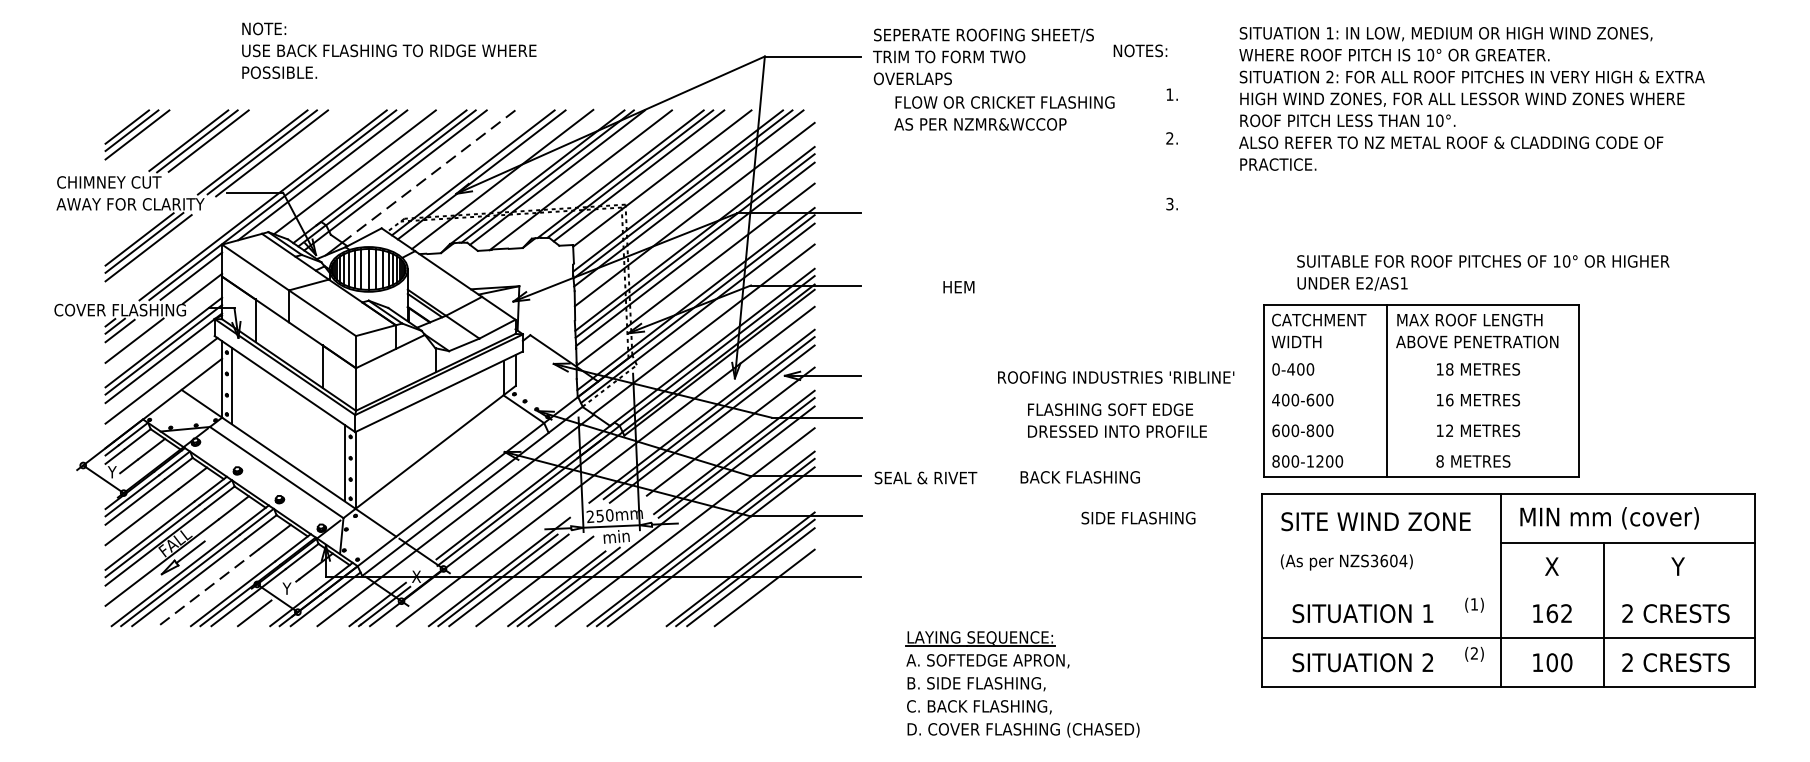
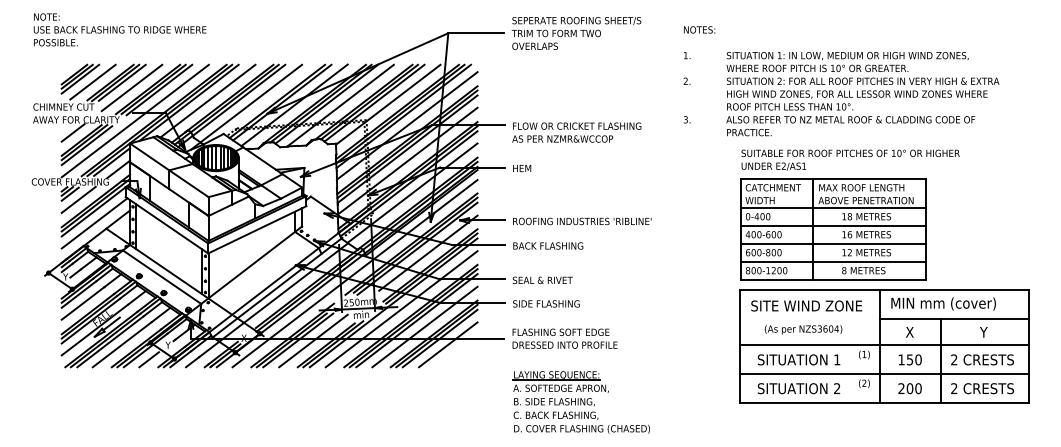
text: (388, 50) -> (119, 29), moved
text: (1140, 50) -> (699, 29), moved
text: (1471, 99) -> (862, 94), moved
text: (1003, 113) -> (576, 132), moved
line: (157, 138) -> (92, 81), added
line: (224, 149) -> (131, 87), added
line: (429, 176) -> (251, 103), dashed -> solid
line: (229, 205) -> (134, 120), added
line: (123, 225) -> (72, 132), added
text: (1483, 271) -> (850, 159), moved
text: (959, 287) -> (522, 168), moved
line: (1421, 353) -> (833, 207), added
text: (1116, 377) -> (582, 221), moved
line: (1421, 384) -> (833, 225), added
line: (1421, 415) -> (833, 243), added
text: (1116, 420) -> (564, 338), moved
line: (1421, 445) -> (833, 261), added
text: (1080, 476) -> (548, 245), moved
text: (1138, 517) -> (546, 303), moved
line: (724, 556) -> (424, 326), added
text: (1346, 561) -> (803, 329), moved
line: (207, 587) -> (121, 344), dashed -> solid
line: (1508, 589) -> (884, 345), added
text: (1558, 612) -> (913, 359), 162 -> 150
text: (1537, 662) -> (901, 388), 100 -> 200
part: (1020, 684) -> (580, 402), moved

